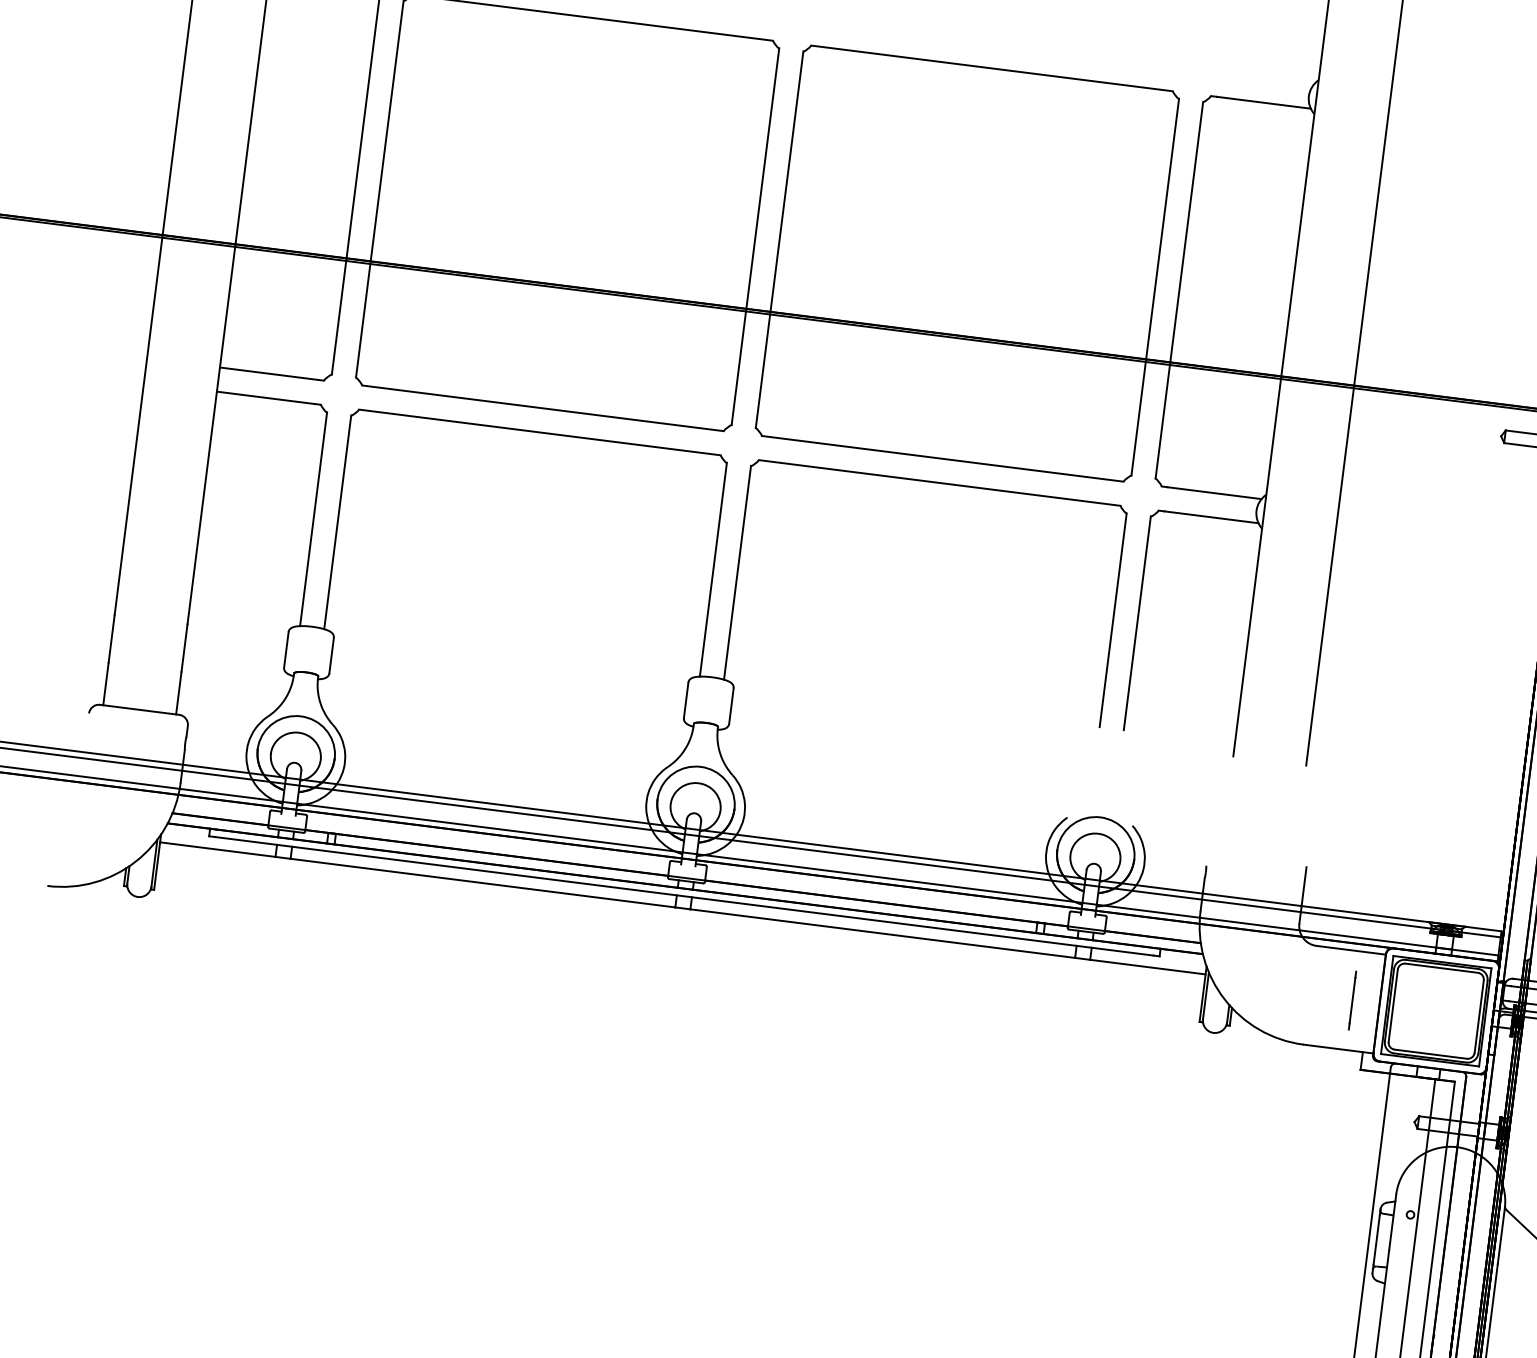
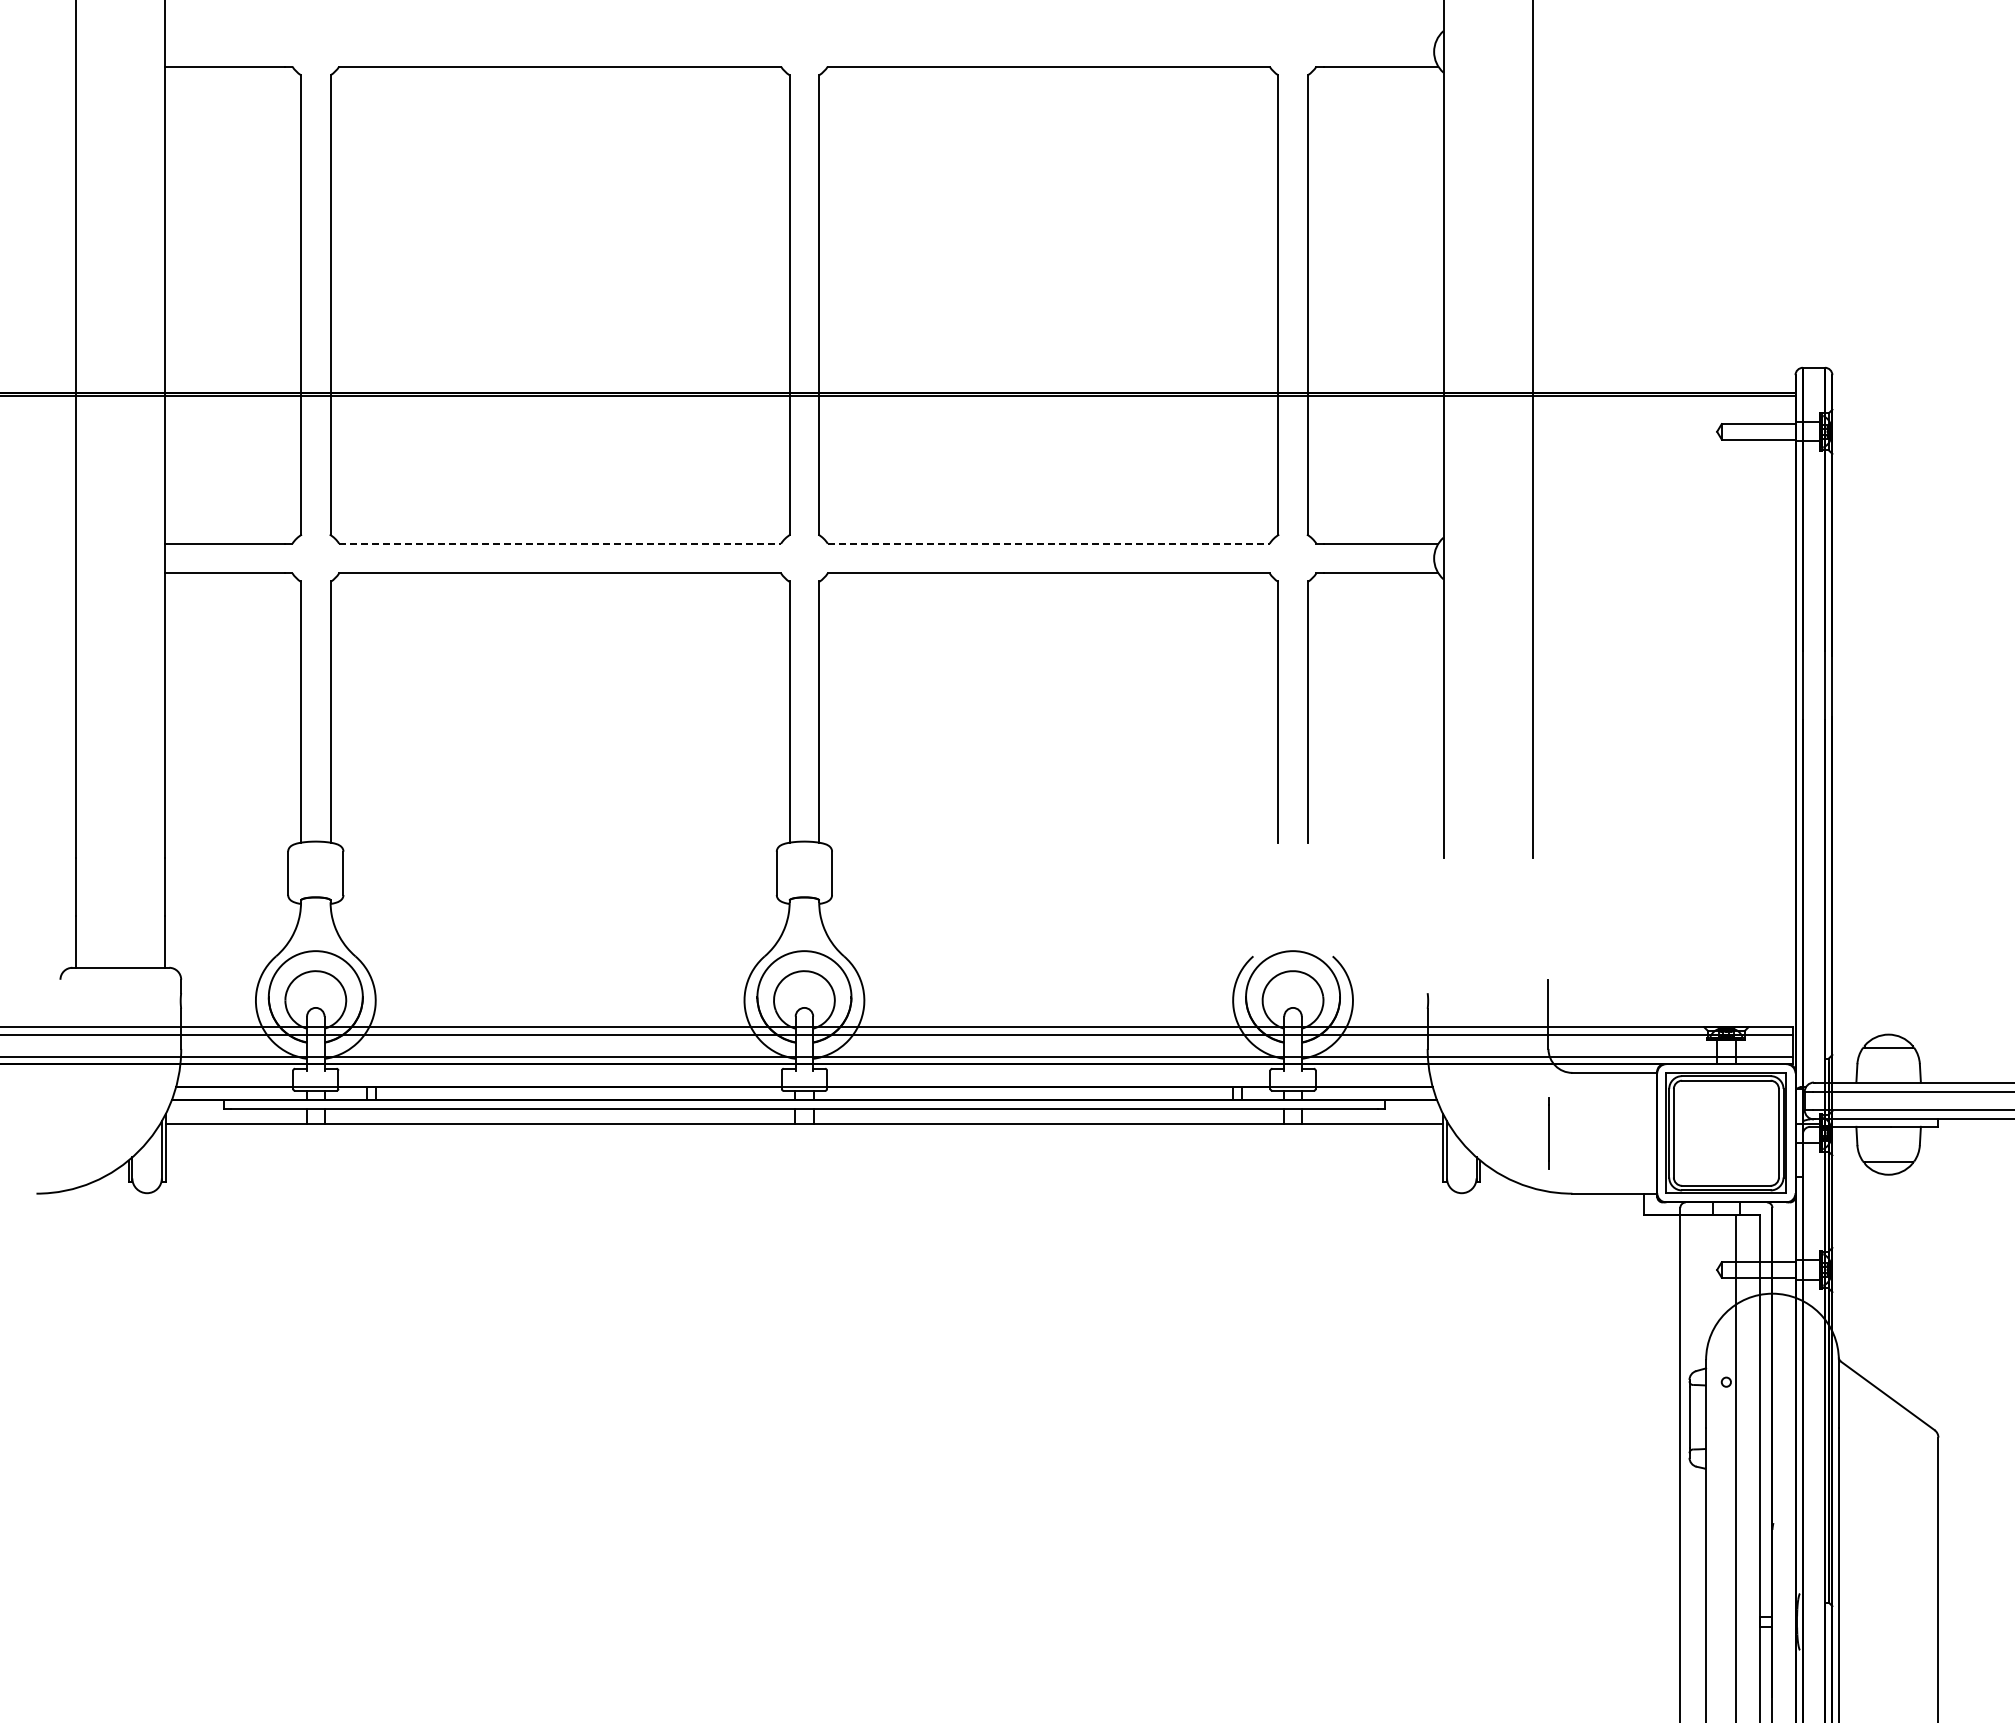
line: (543, 408) -> (560, 543), solid -> dashed
line: (942, 458) -> (1048, 543), solid -> dashed
line: (1352, 1000) -> (1548, 1133), moved

